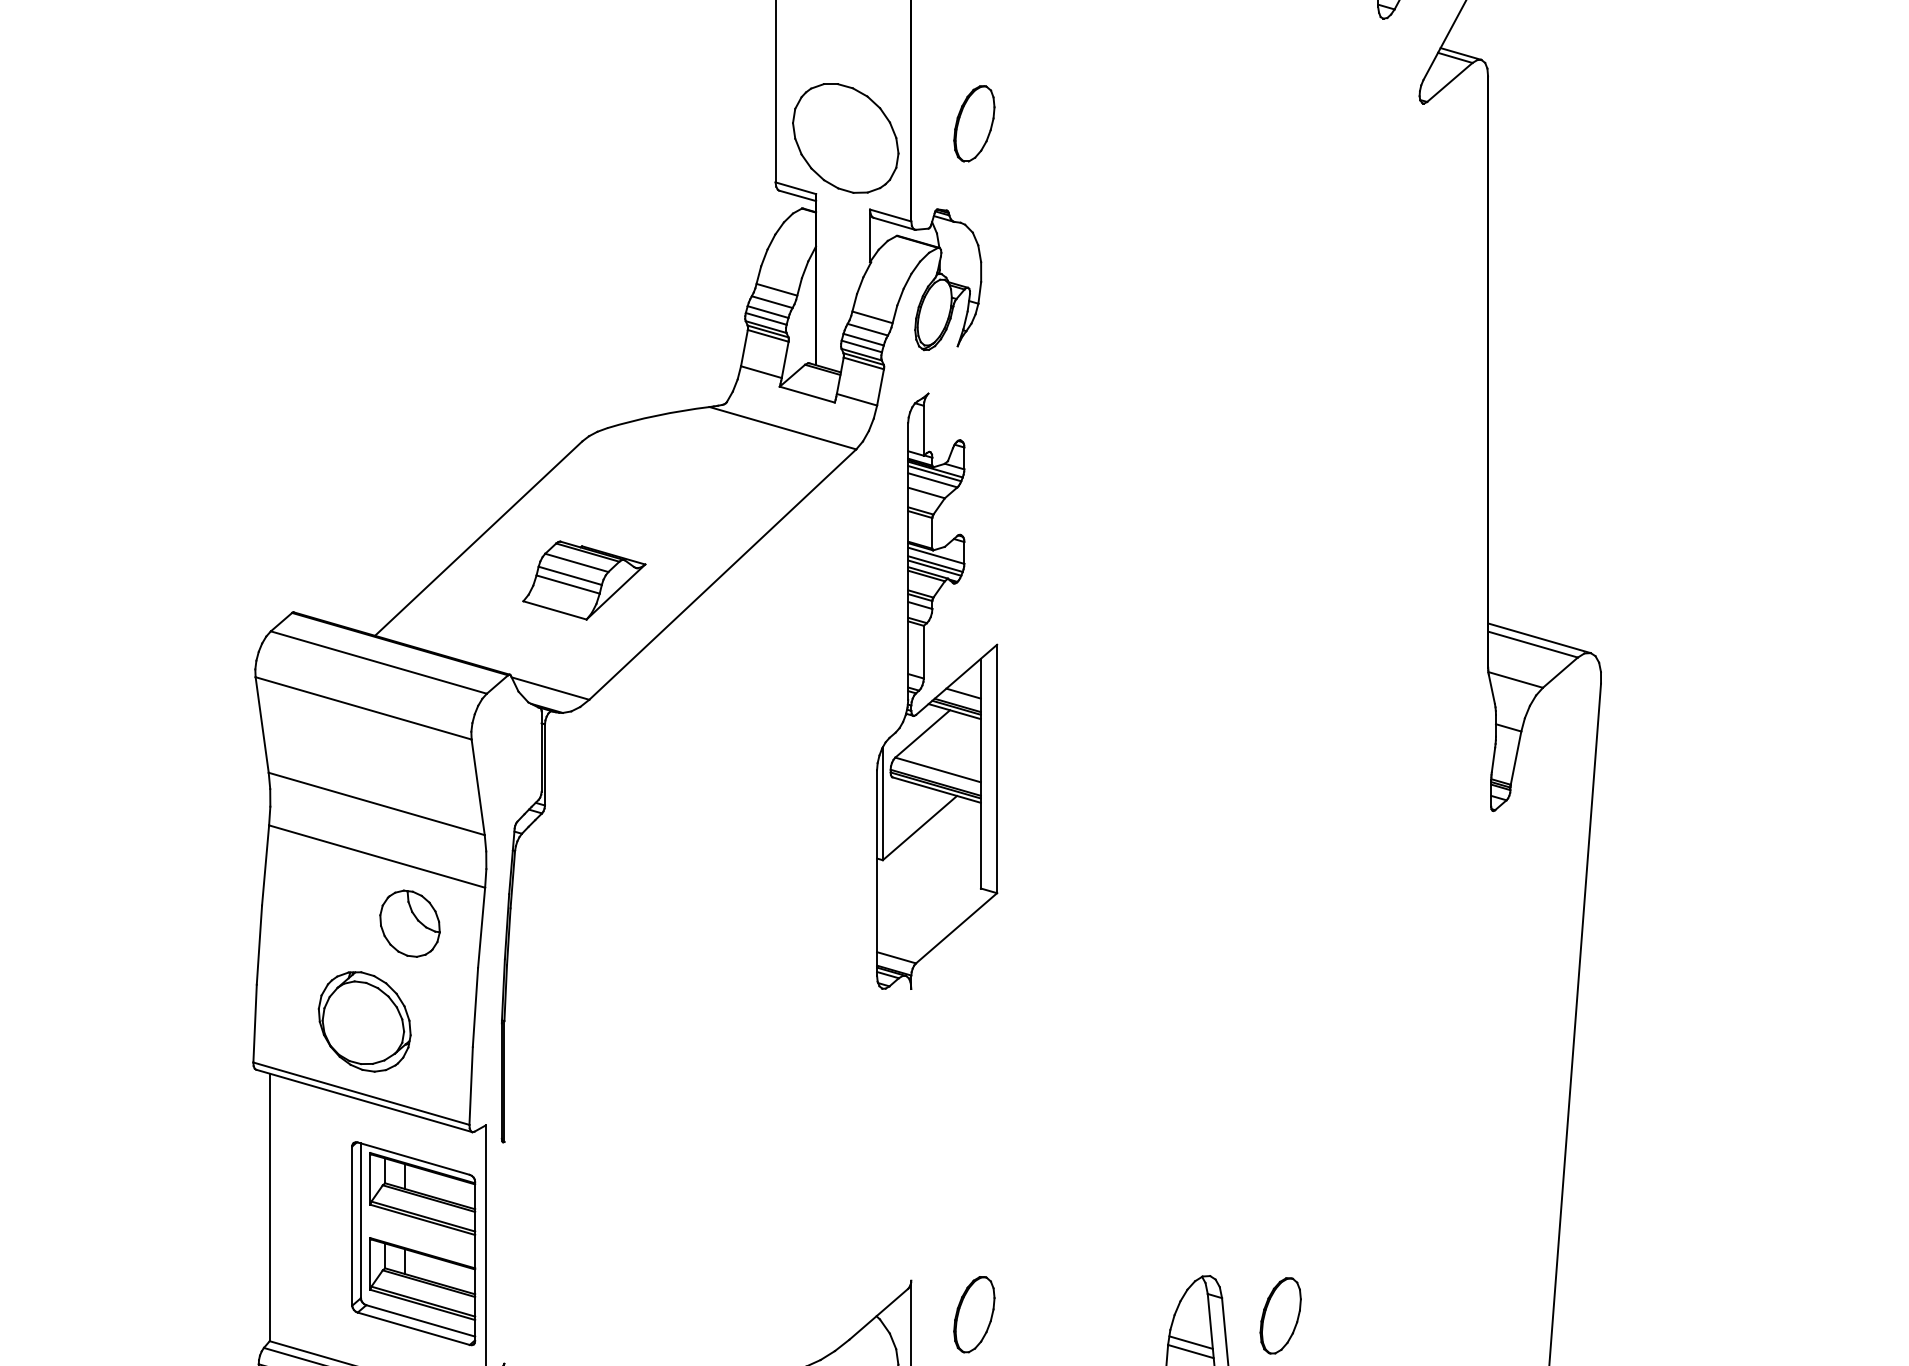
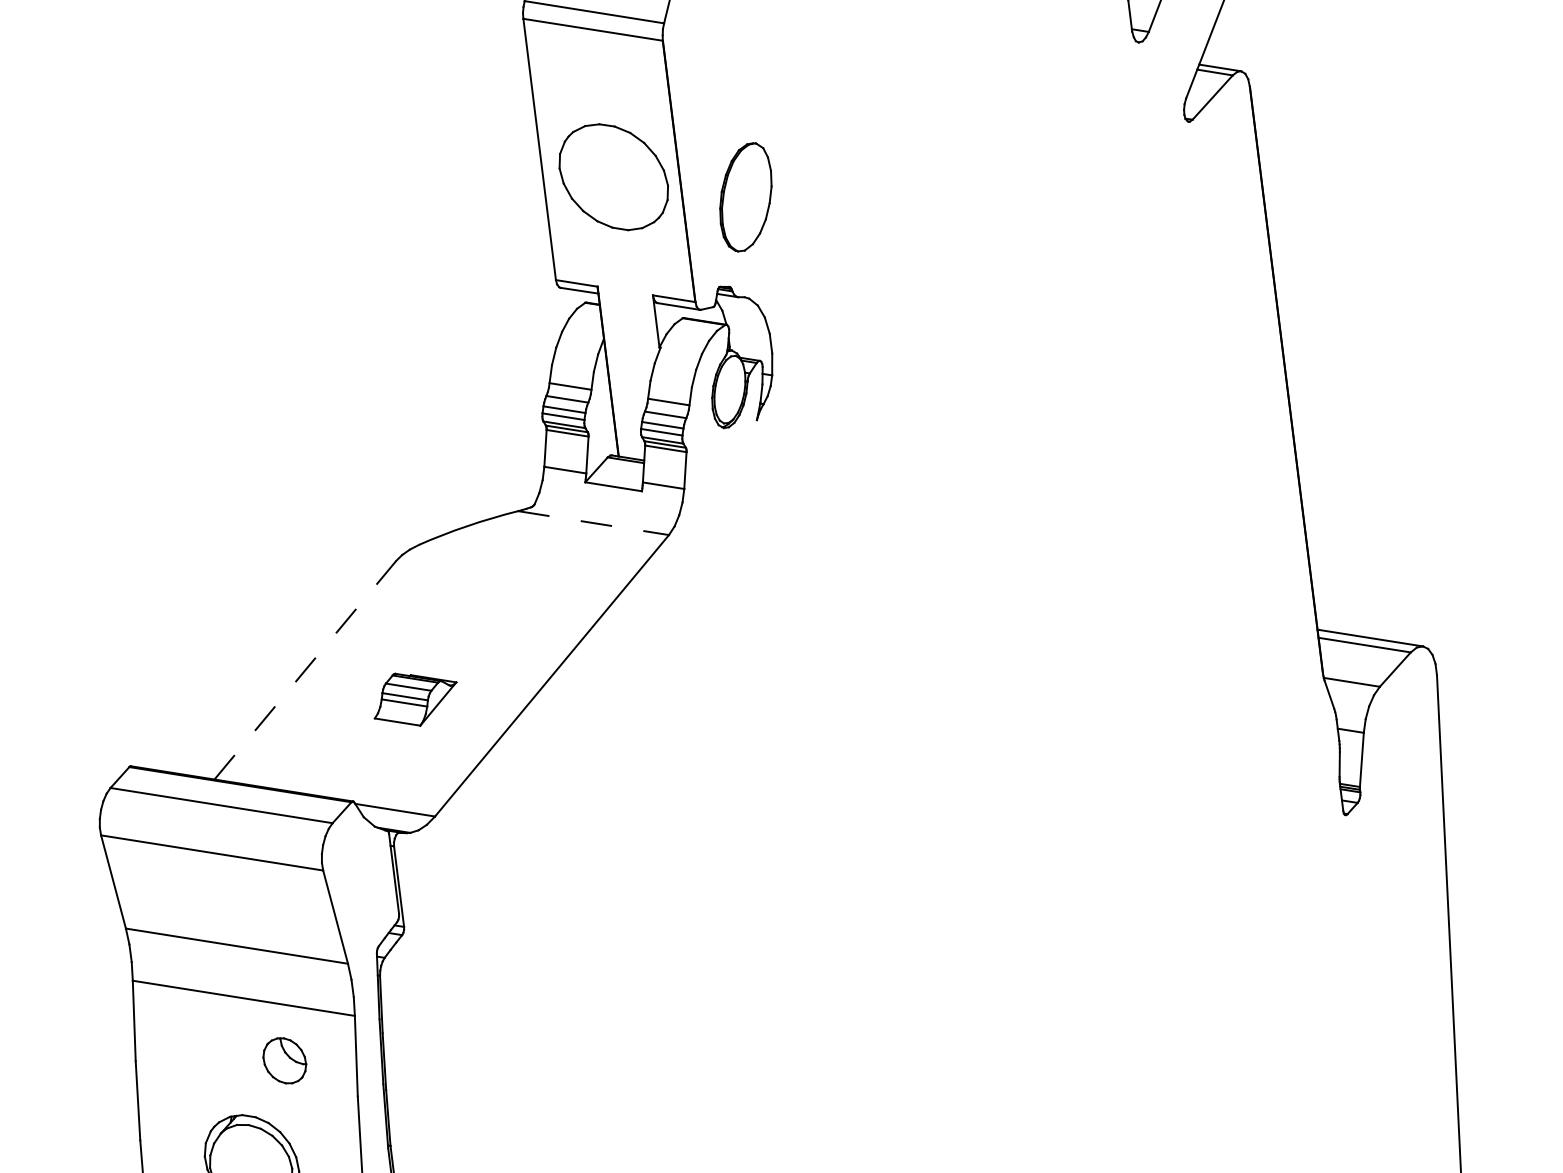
part: (974, 123) -> (746, 197), size x1.4
part: (845, 138) -> (613, 177), moved
line: (783, 428) -> (594, 523), solid -> dashed
line: (479, 538) -> (306, 670), solid -> dashed
part: (584, 580) -> (415, 698), size x0.7
part: (937, 690) -> (779, 764), removed
part: (409, 923) -> (284, 1060), size x0.7

